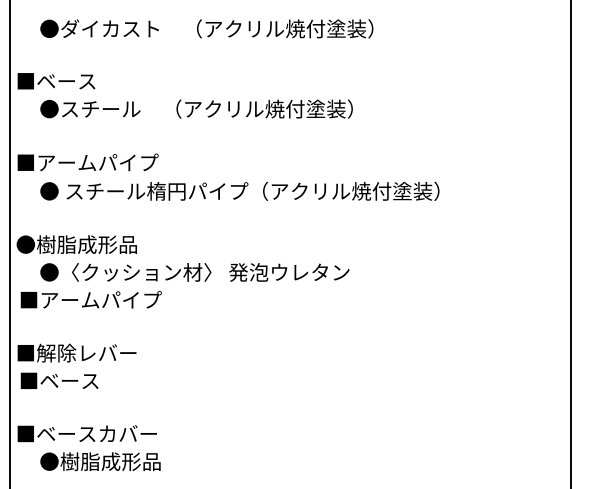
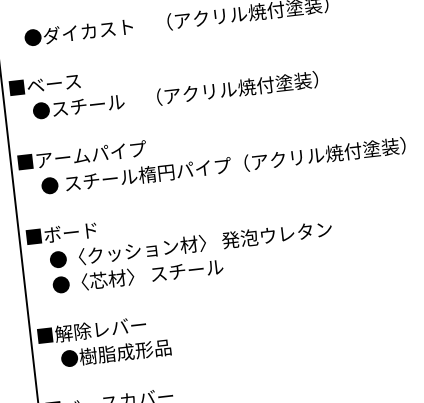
text: (76, 244) -> (80, 231), ●樹脂成形品 -> ■ボード
text: (123, 299) -> (128, 276), ■アームパイプ -> ●〈芯材〉 スチール
text: (90, 380) -> (106, 353), ■ベース -> ●樹脂成形品

